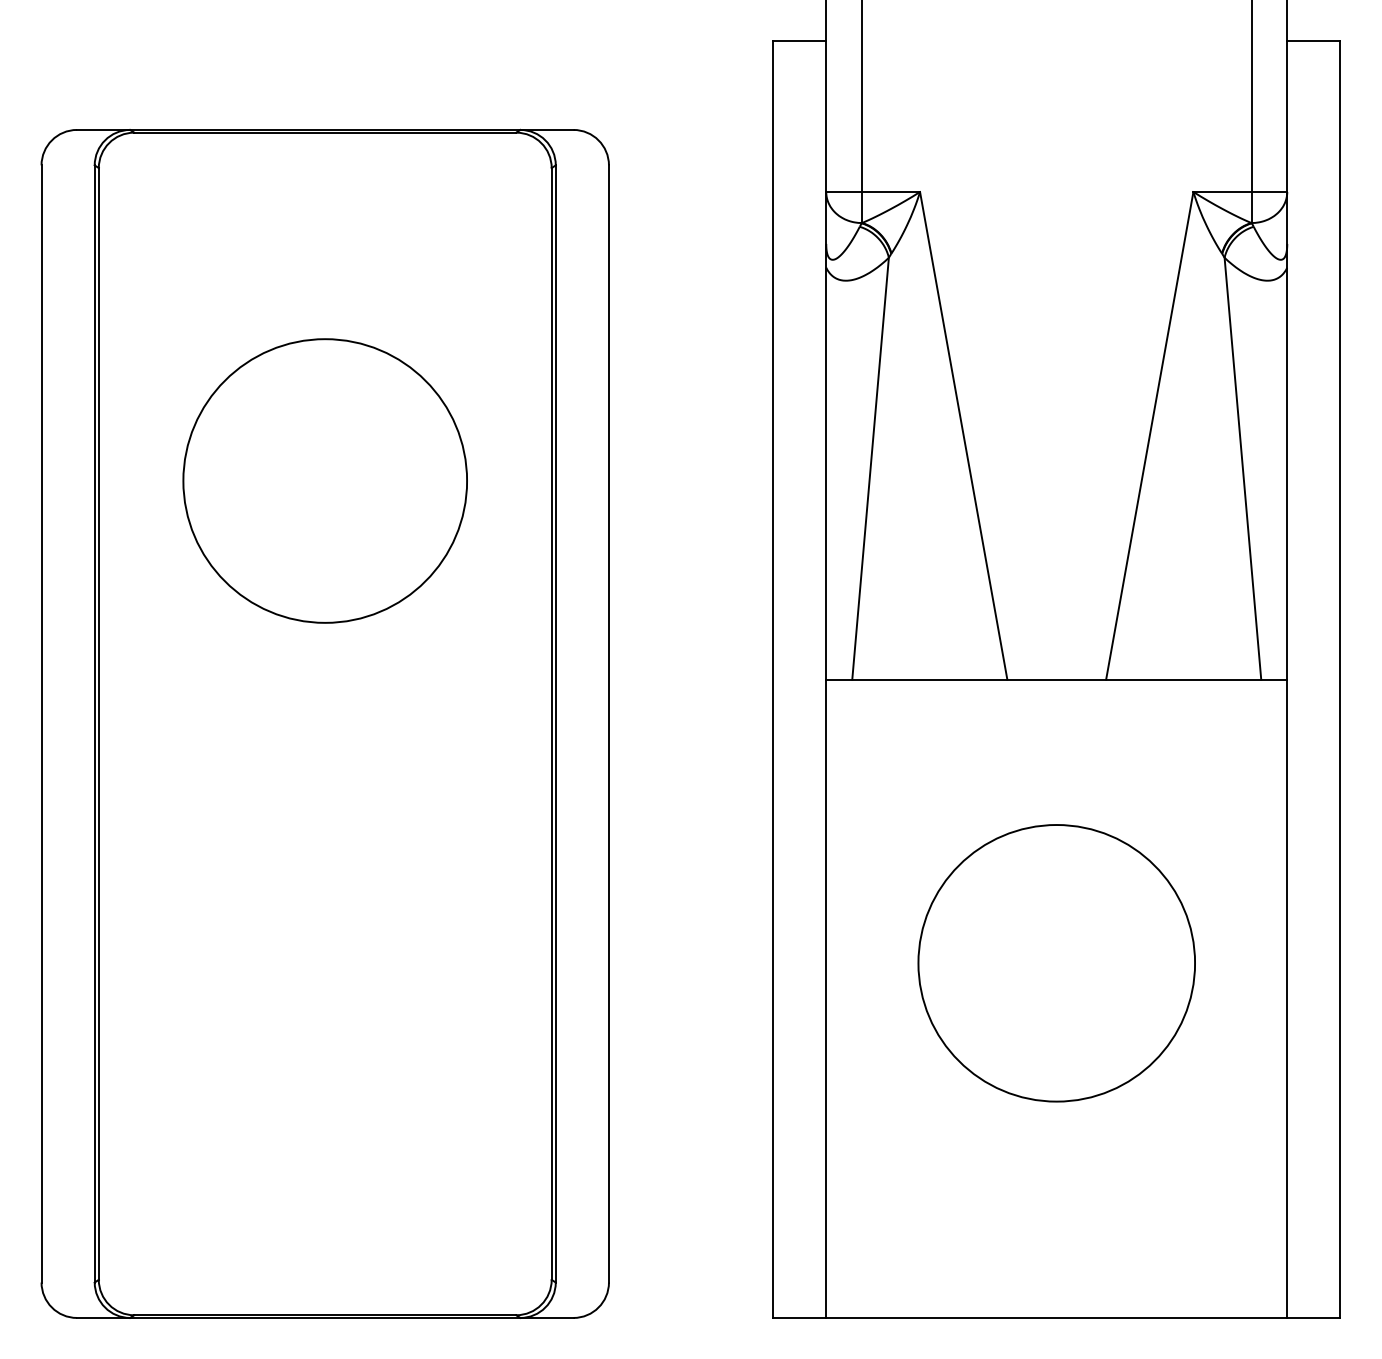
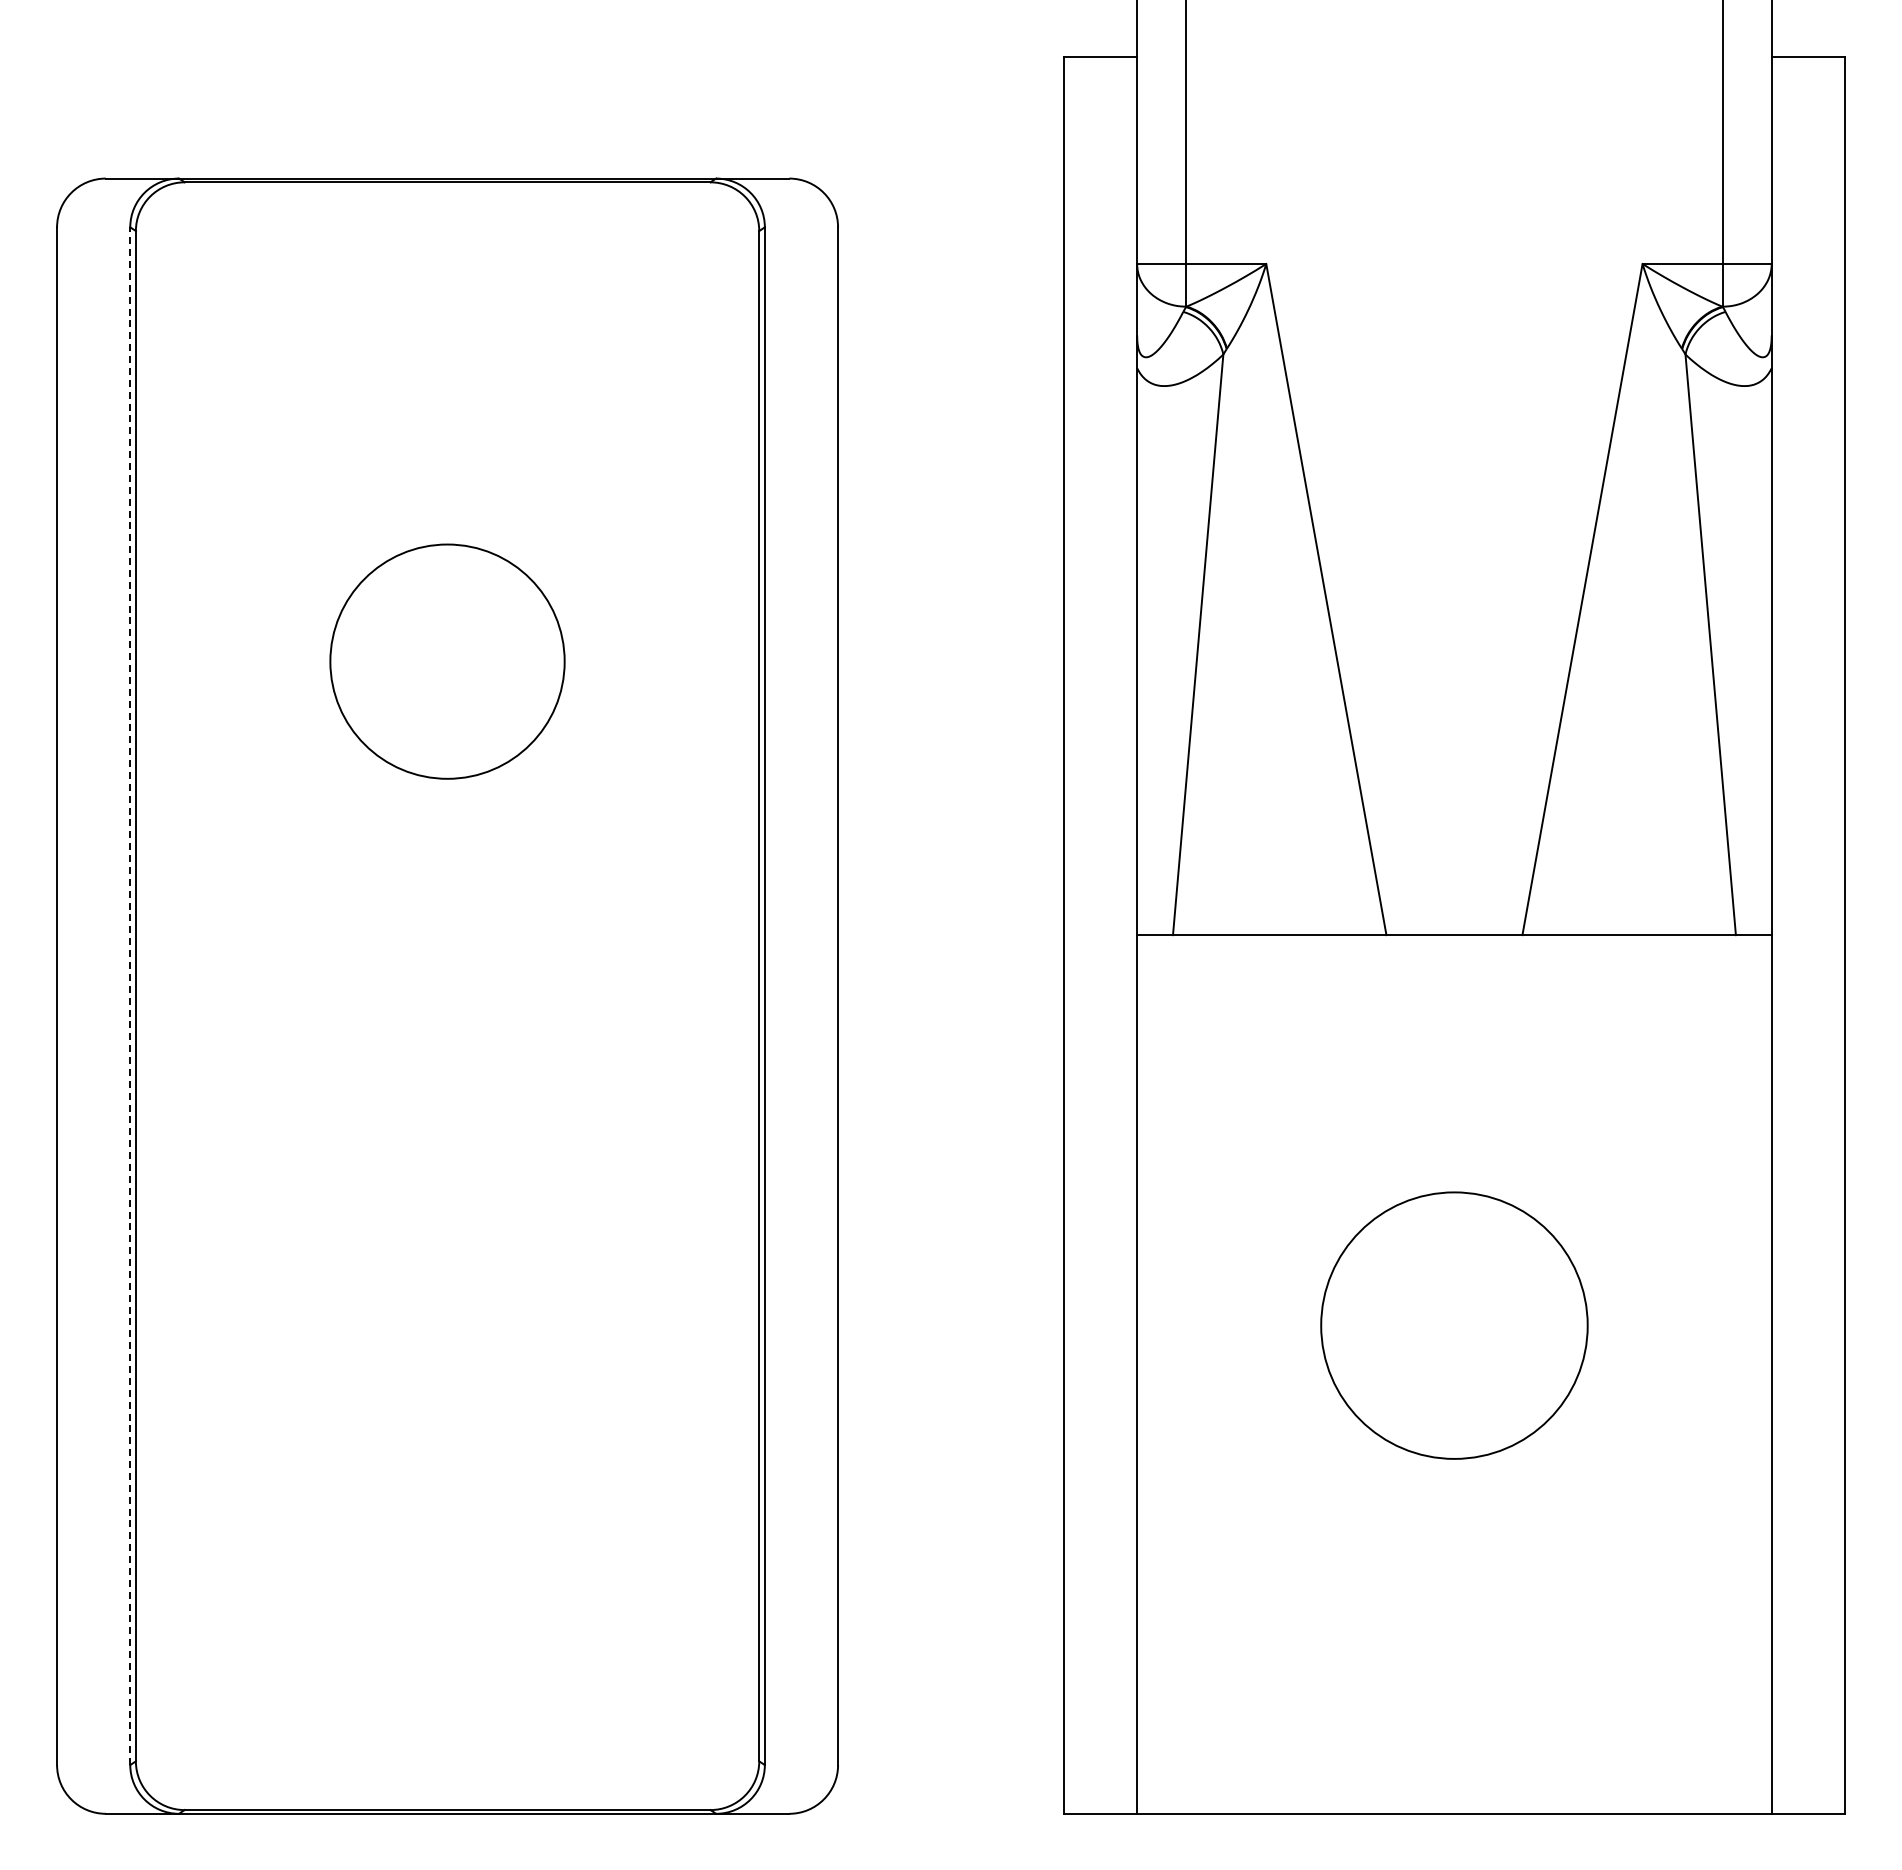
circle: (325, 480) -> (447, 661), size x0.6
line: (94, 724) -> (130, 996), solid -> dashed
circle: (1056, 963) -> (1454, 1325), size x0.7

